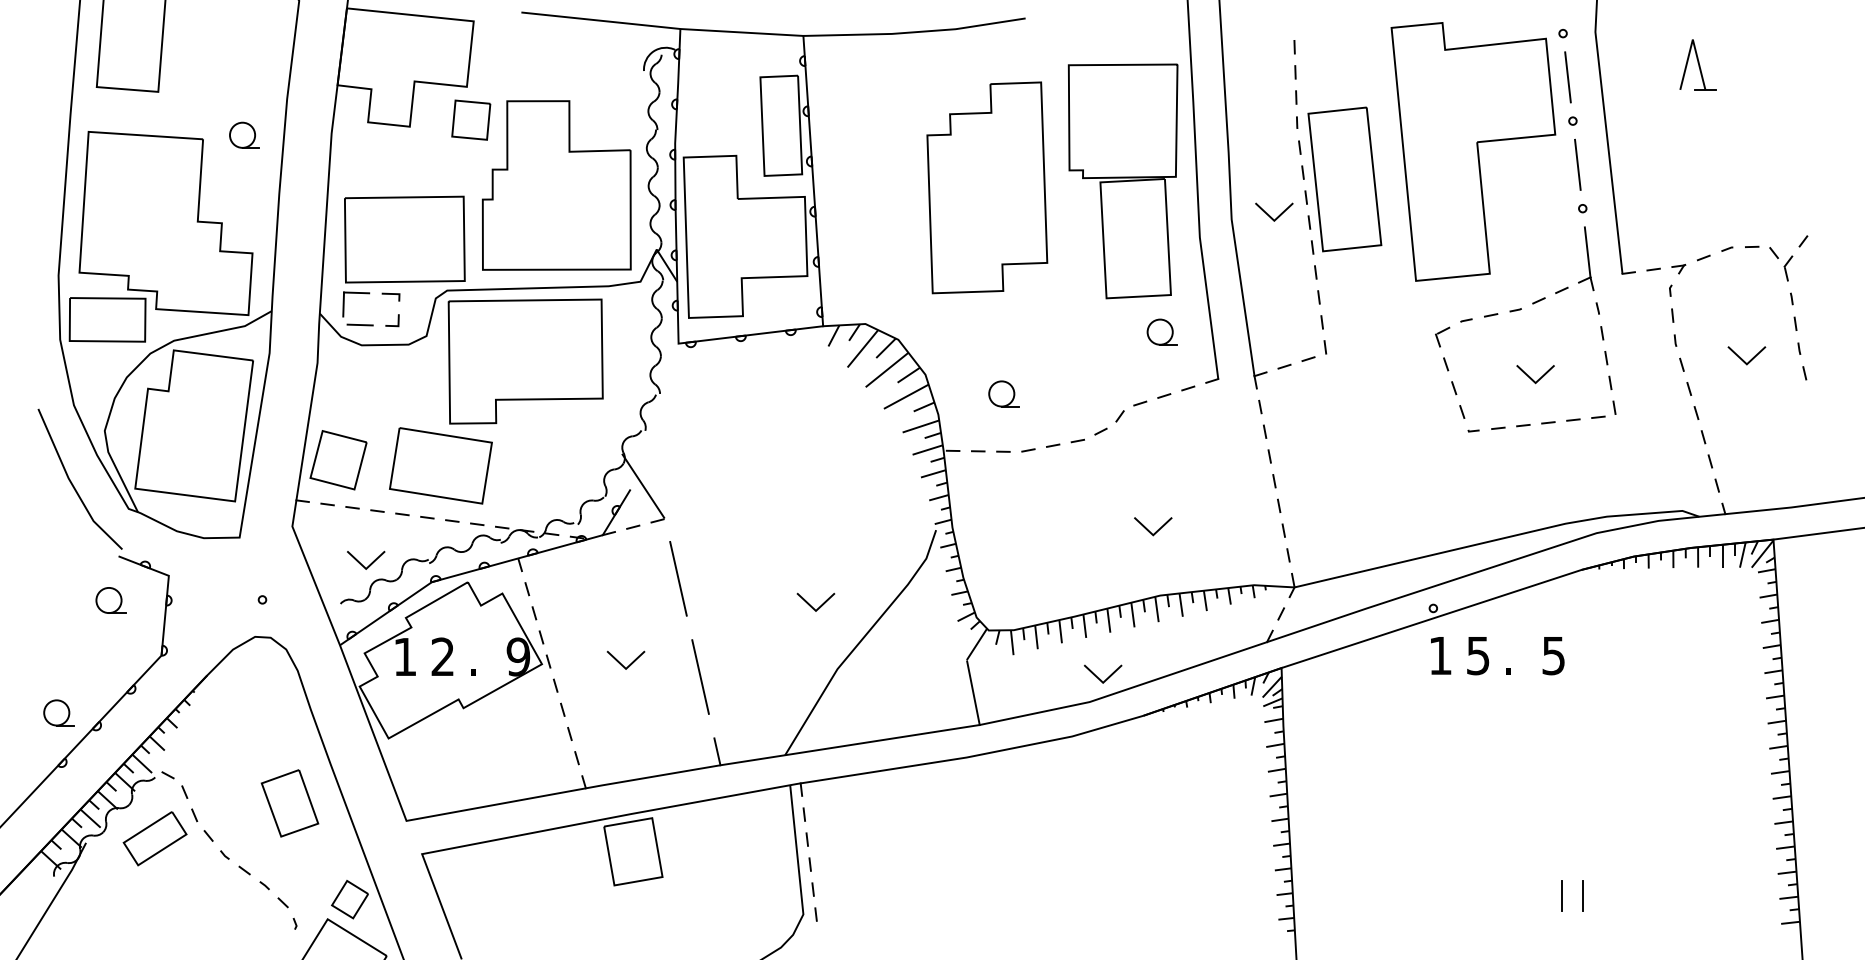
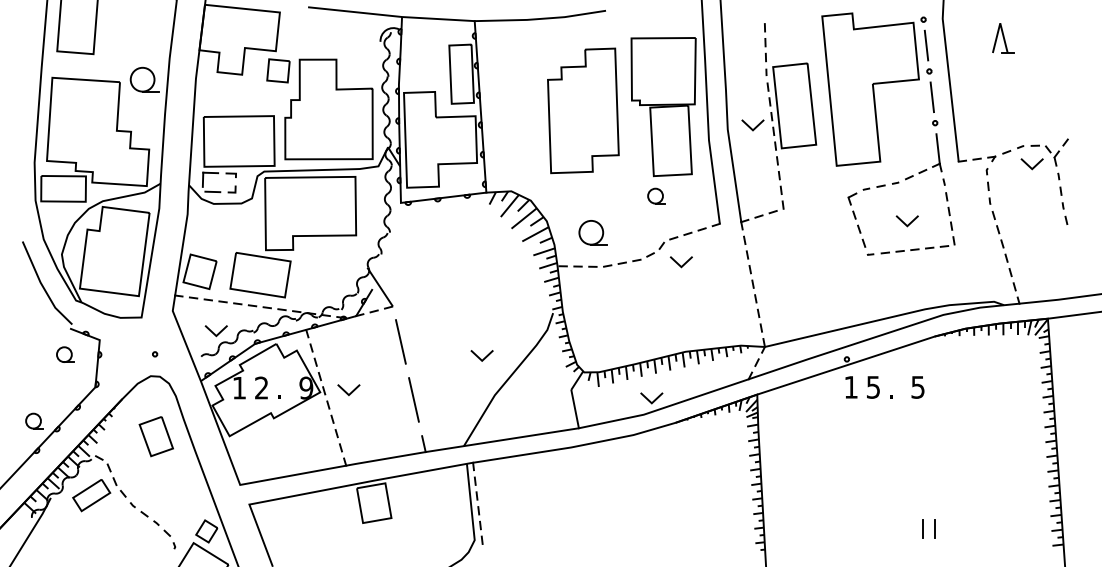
part: (244, 134) -> (144, 79), size x1.6
part: (1161, 331) -> (656, 195), moved
line: (1742, 358) -> (1029, 165), moved
part: (1002, 393) -> (592, 232), size x1.6
line: (1151, 530) -> (680, 264), moved
line: (621, 662) -> (346, 391), moved
part: (288, 803) -> (155, 436), moved

